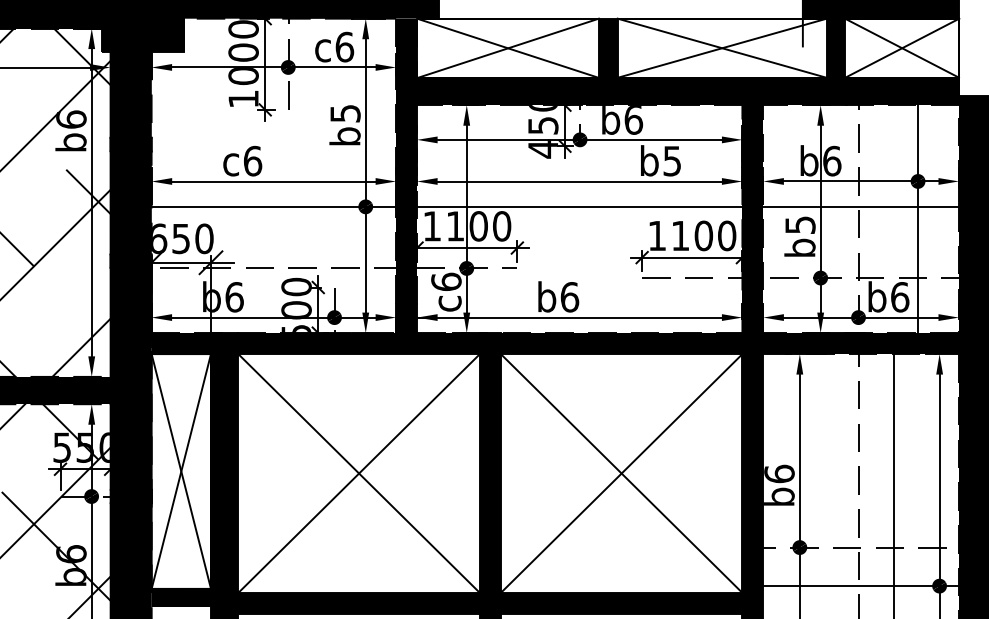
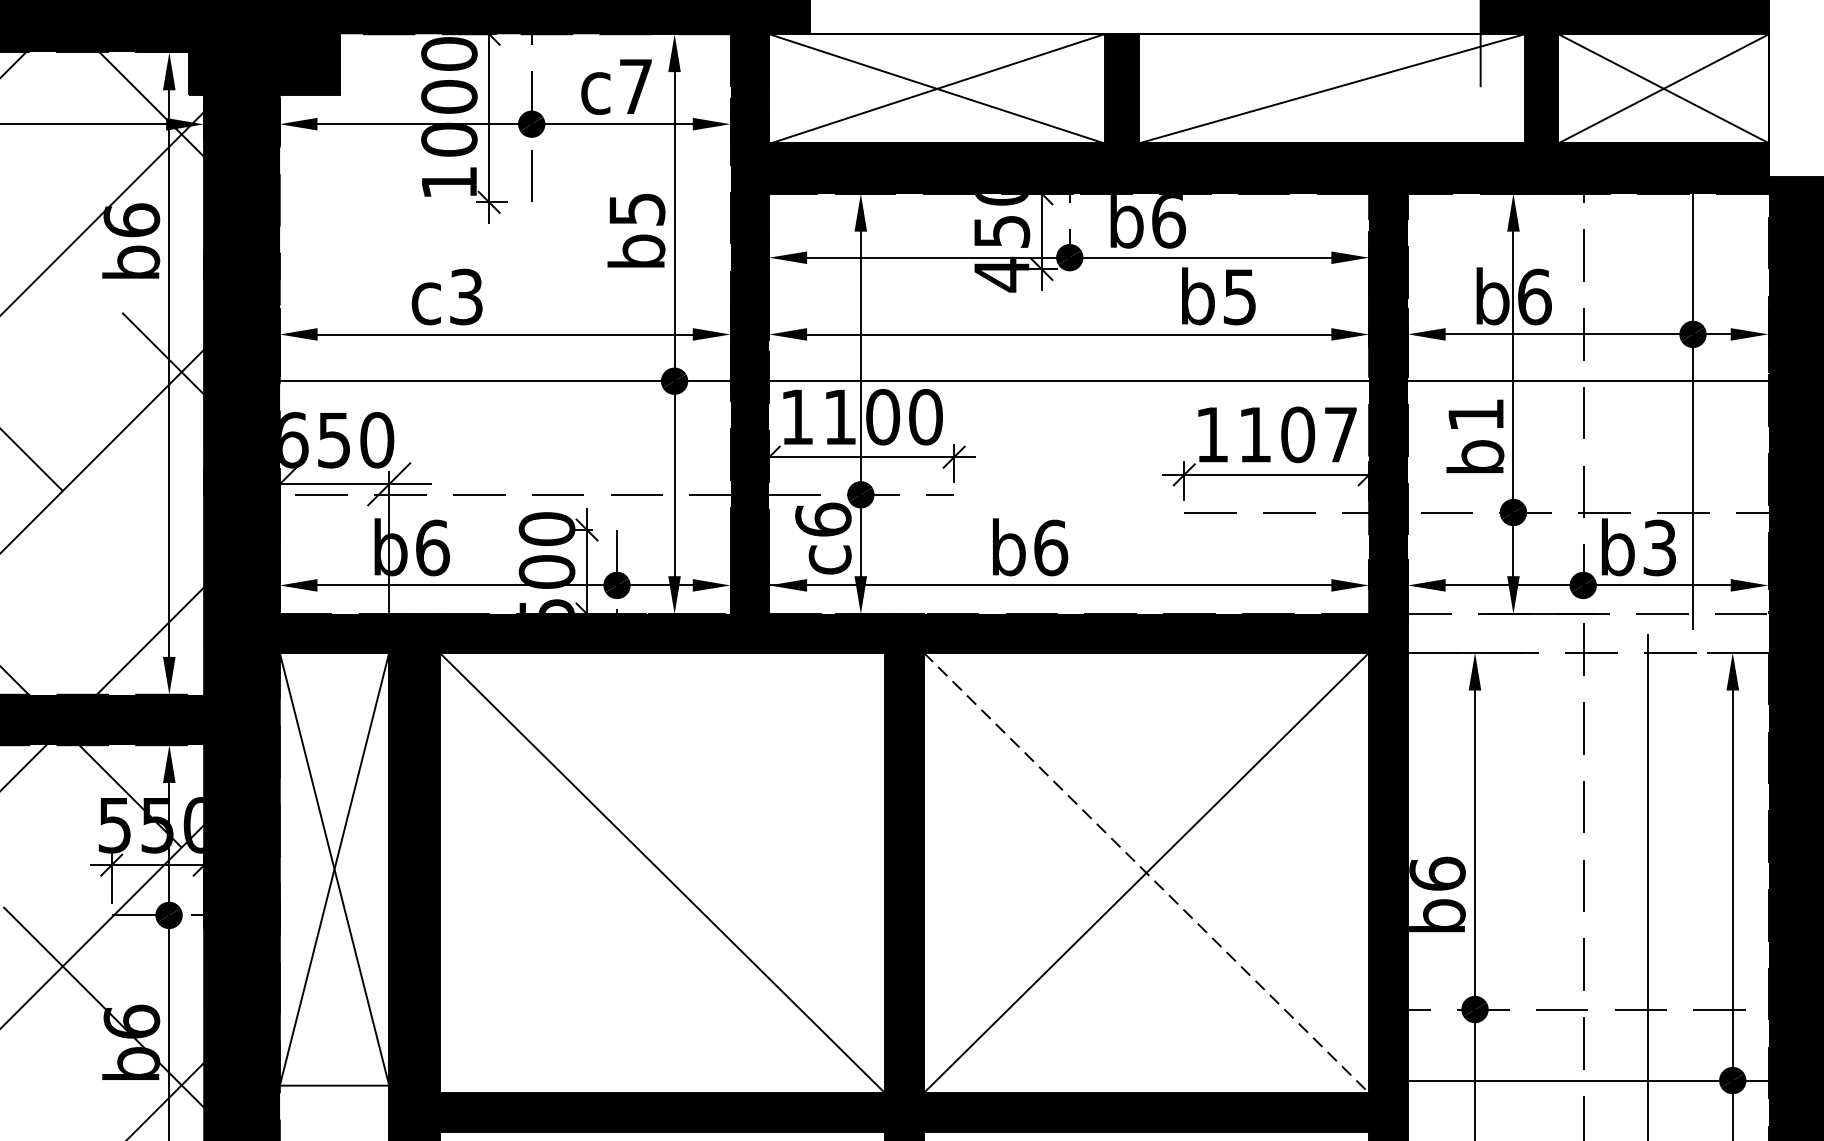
text: (344, 46) -> (635, 85), c6 -> c7
line: (721, 47) -> (1330, 87), removed
text: (253, 160) -> (467, 295), c6 -> c3
text: (800, 224) -> (1476, 413), b5 -> b1
text: (727, 235) -> (1341, 434), 1100 -> 1107
text: (900, 297) -> (1660, 548), b6 -> b3
fill: (860, 343) -> (1586, 633), removed
line: (358, 473) -> (661, 872), removed
line: (621, 473) -> (1146, 872), solid -> dashed
fill: (181, 597) -> (334, 1101), removed

